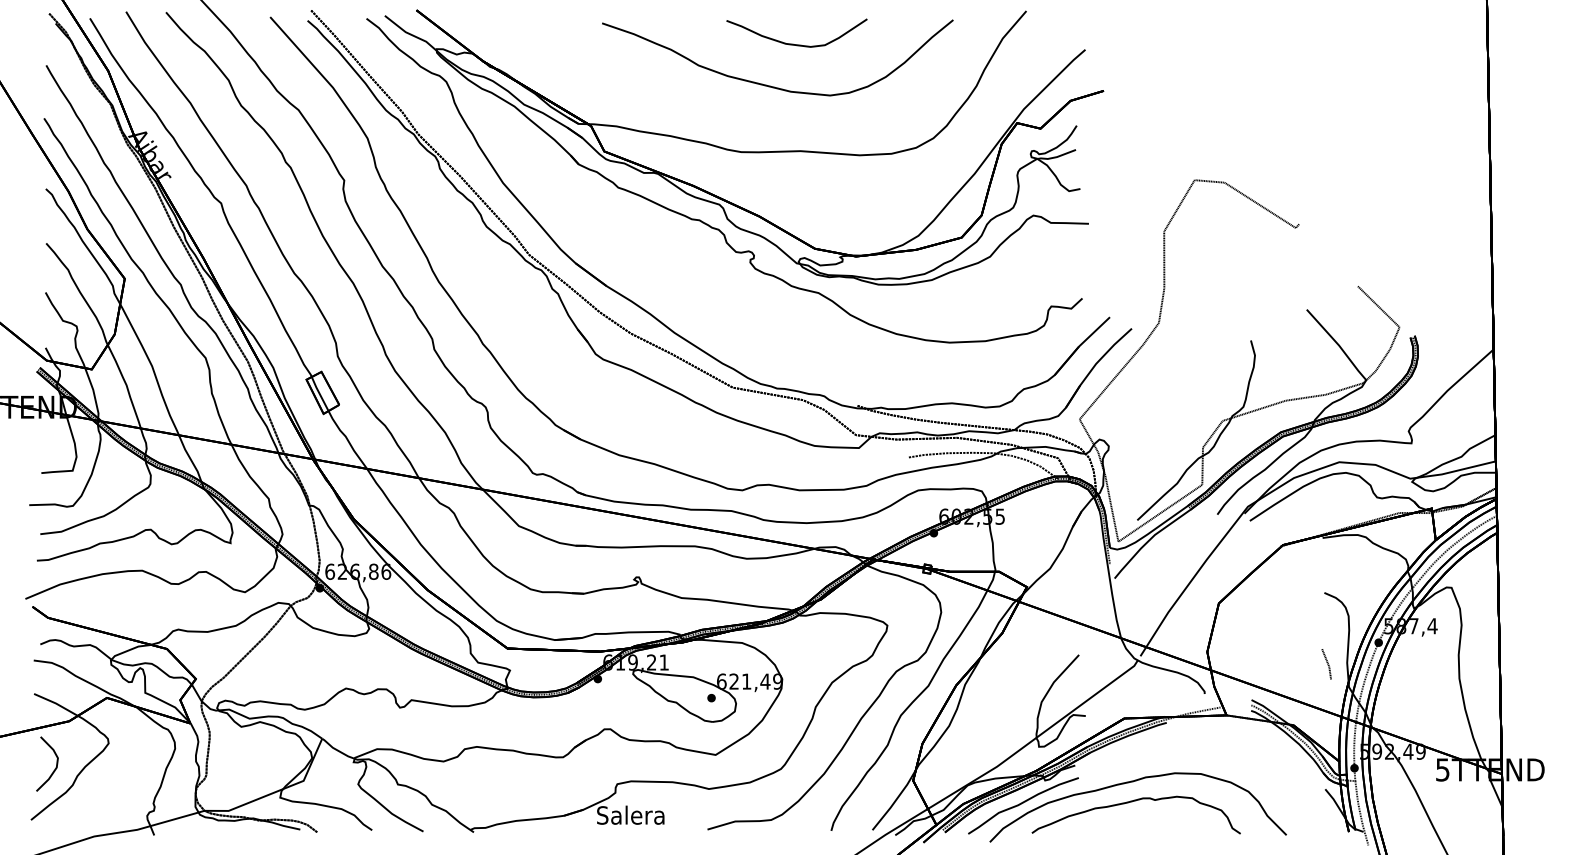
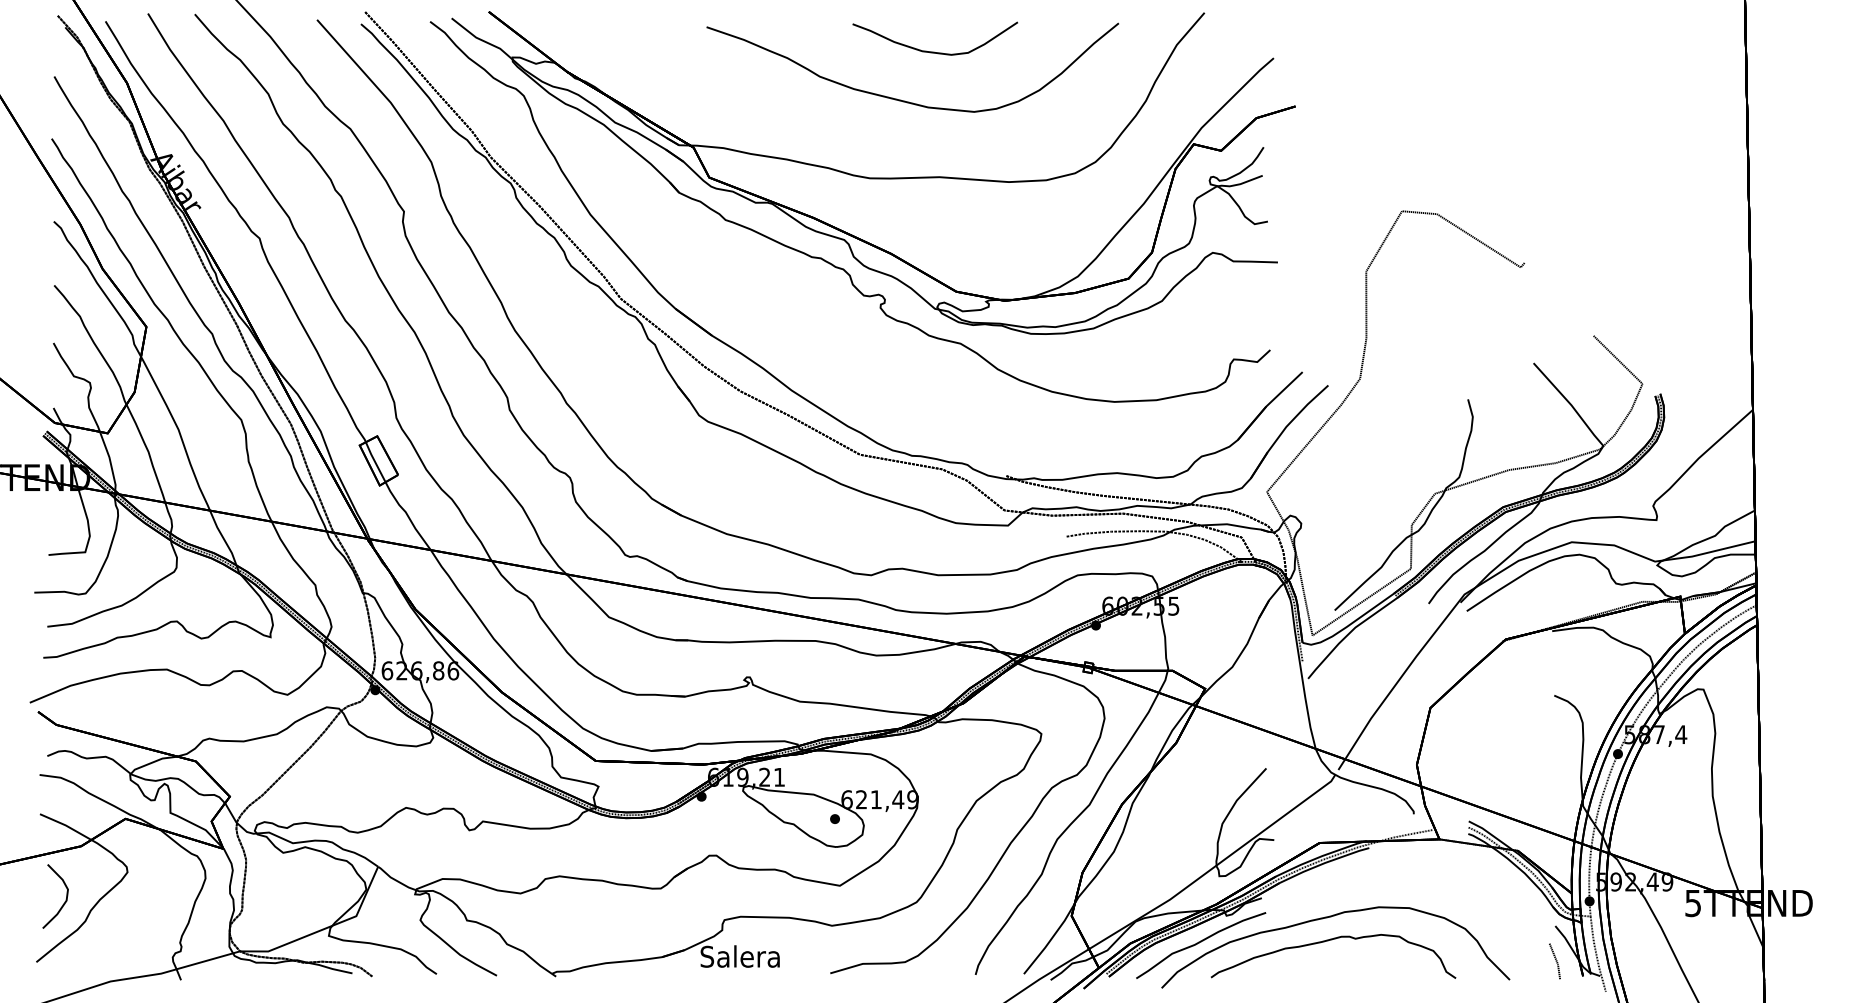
line: (1327, 664) -> (1555, 961), moved

